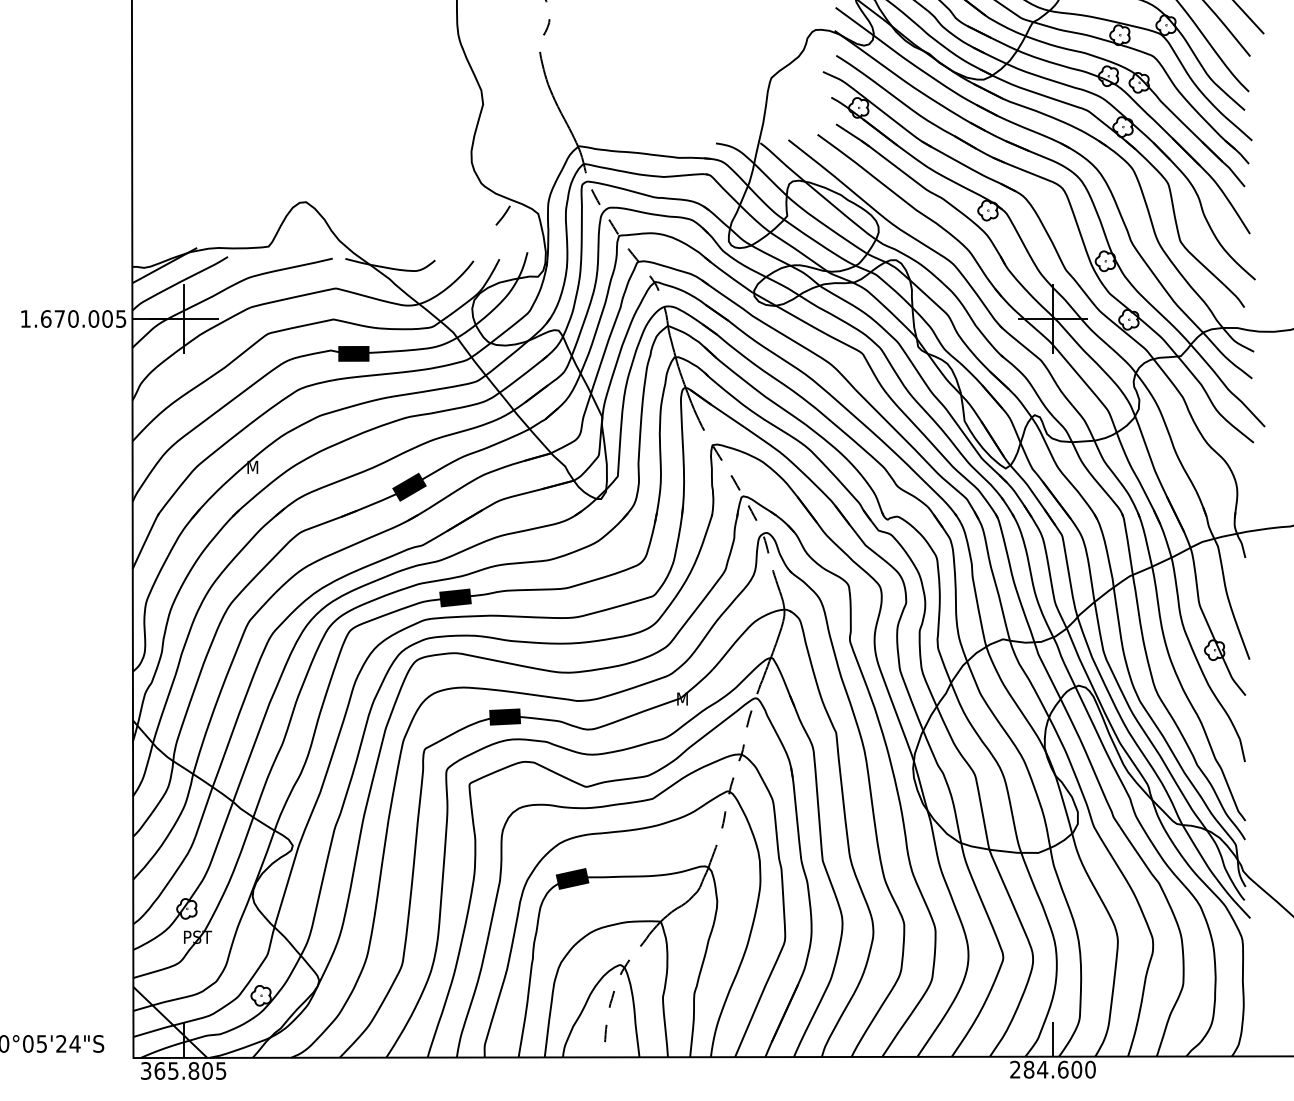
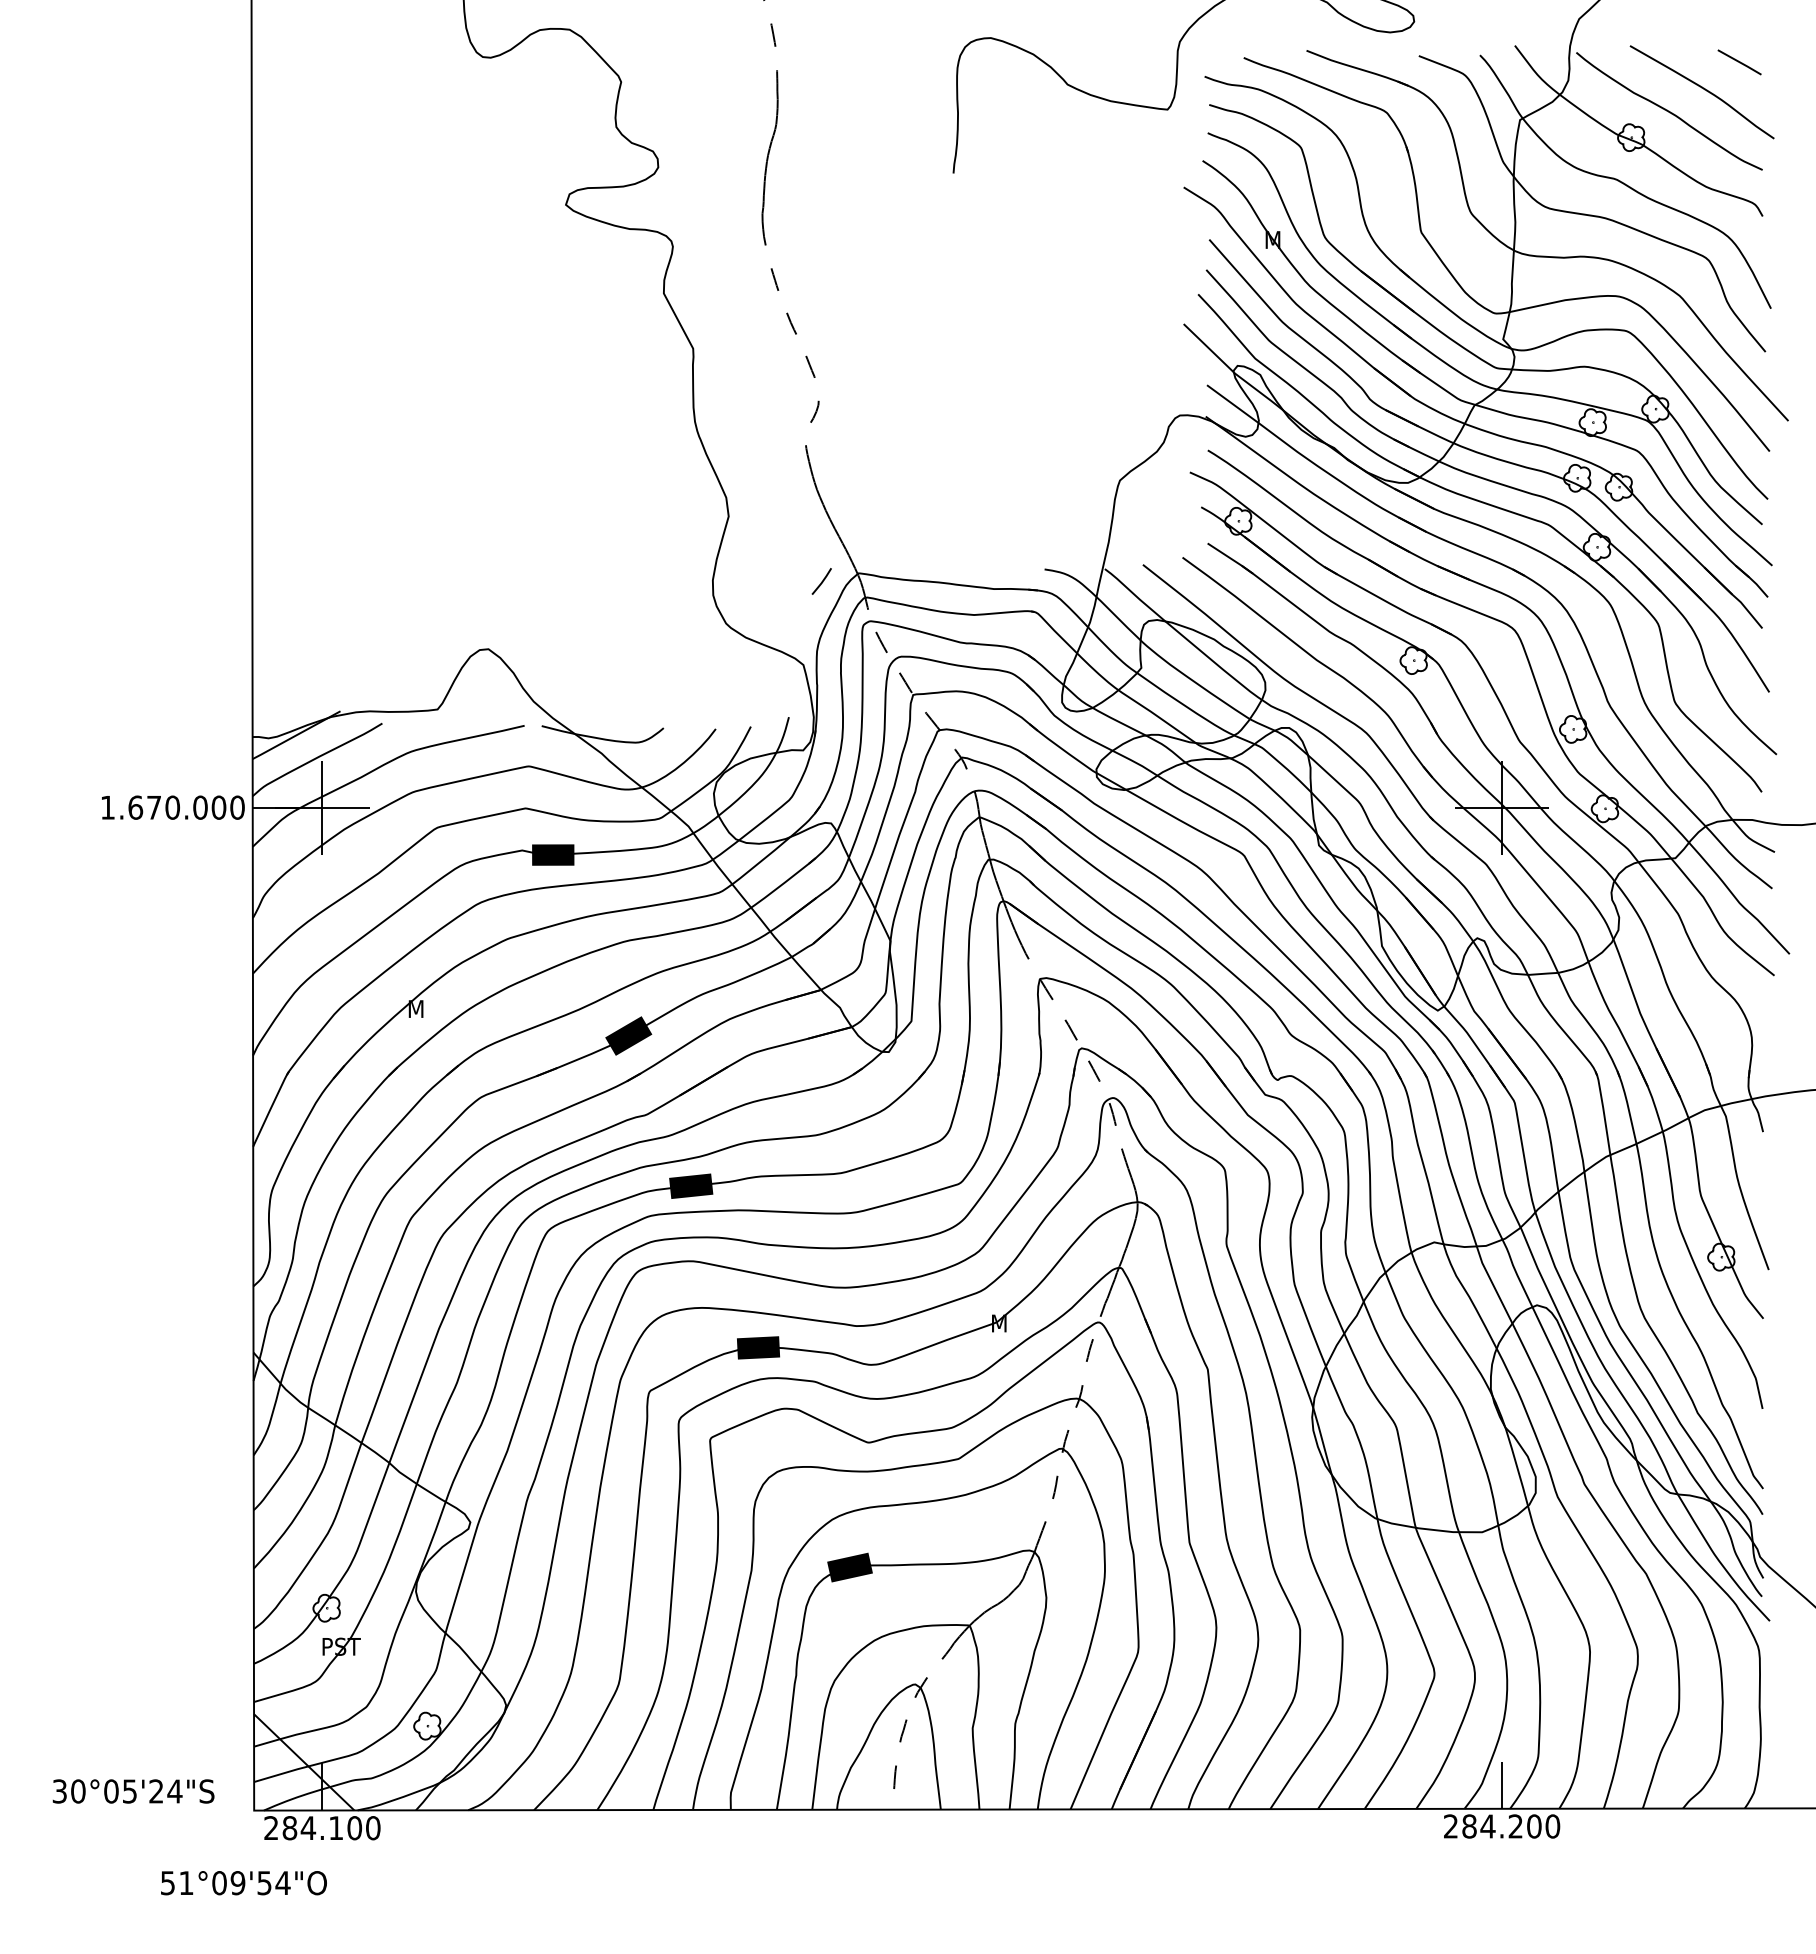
line: (502, 215) -> (821, 581), moved
text: (121, 318) -> (237, 807), 1.670.005 -> 1.670.000
text: (1062, 1069) -> (1515, 1826), 284.600 -> 284.200
text: (183, 1071) -> (322, 1828), 365.805 -> 284.100

